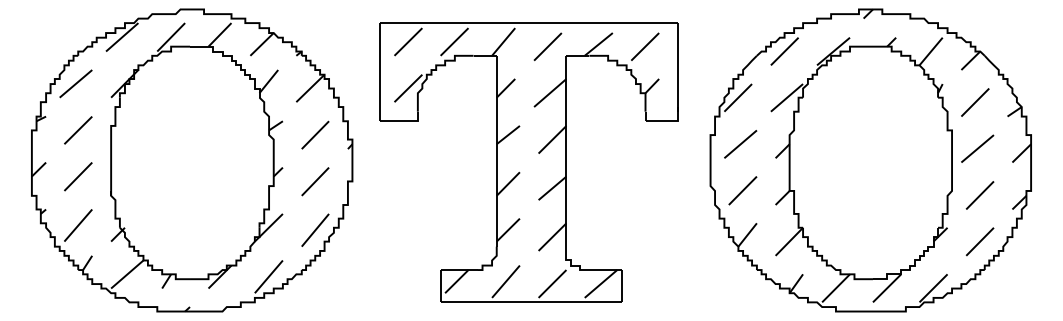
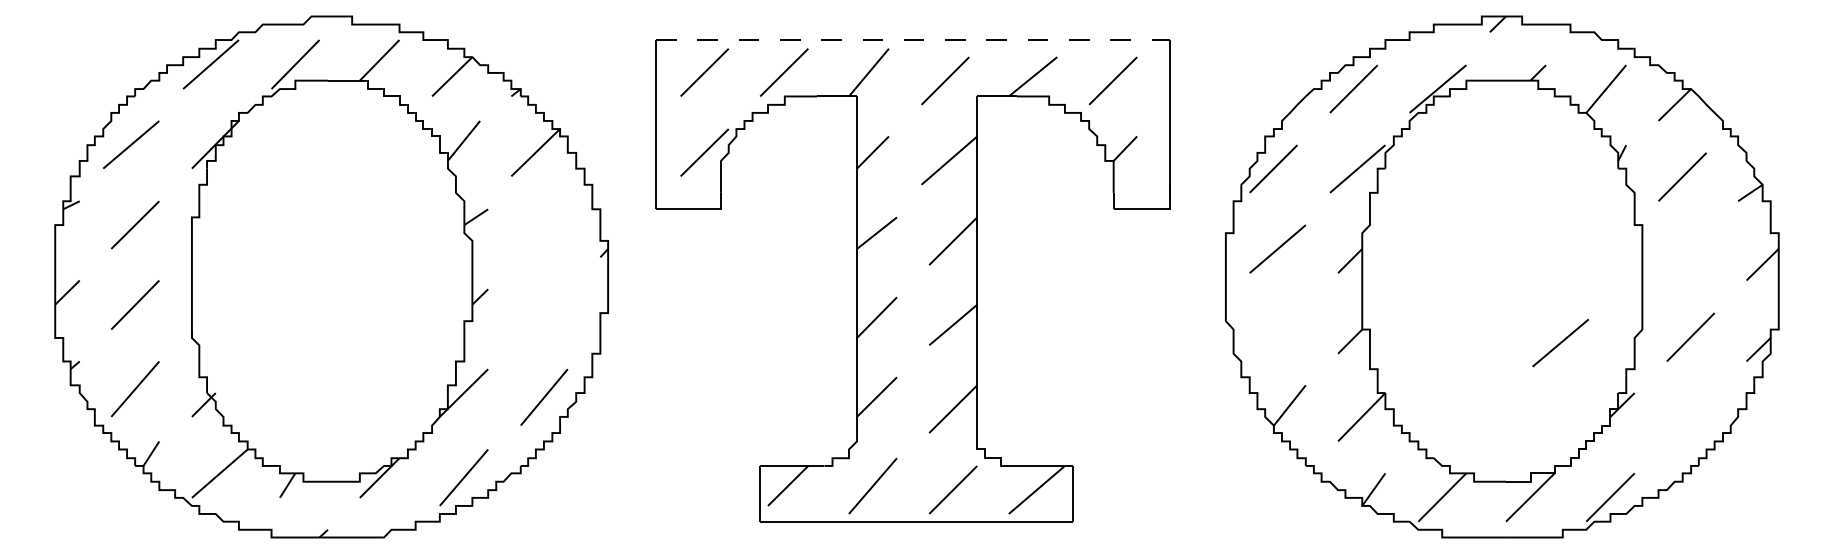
line: (529, 23) -> (913, 40), solid -> dashed
line: (315, 134) -> (544, 232), removed
line: (977, 148) -> (1560, 342), moved
line: (315, 181) -> (544, 313), removed
line: (742, 190) -> (1280, 328), removed
line: (979, 241) -> (1689, 416), removed

